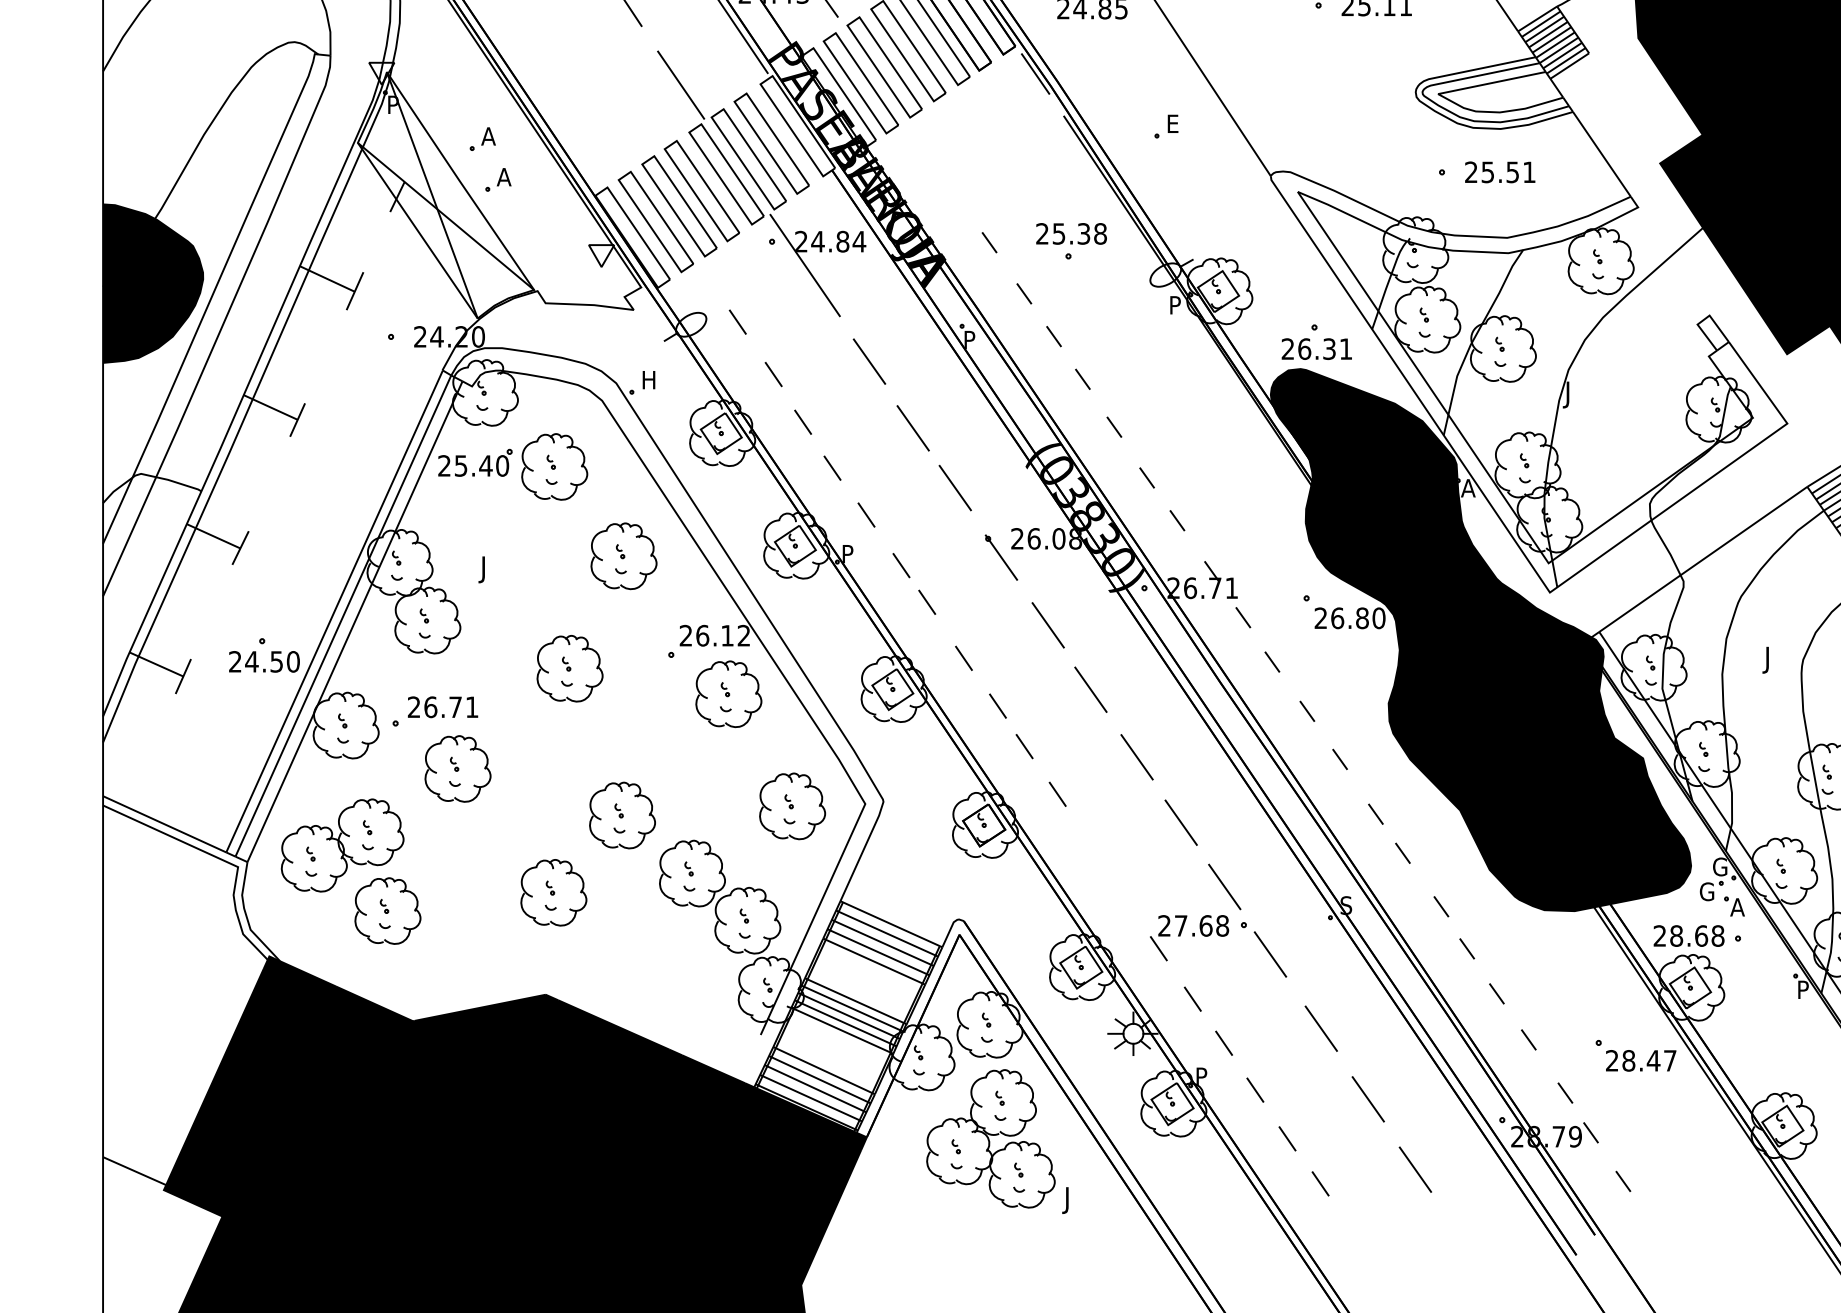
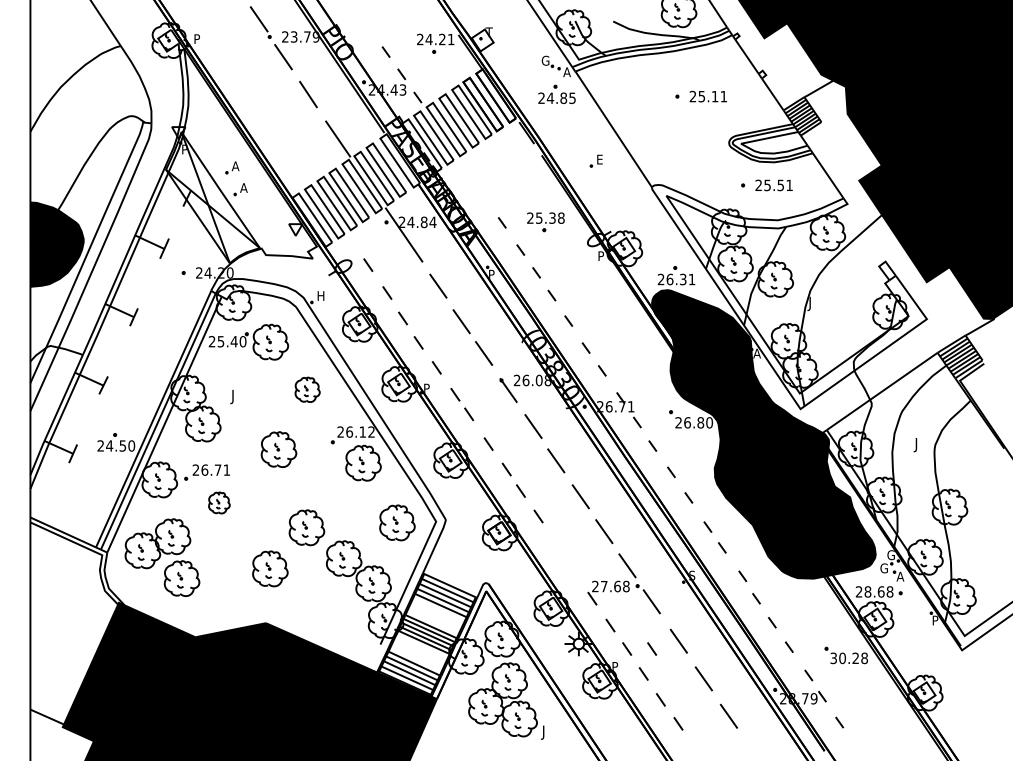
part: (623, 555) -> (307, 389), size x0.7
part: (458, 768) -> (219, 502), size x0.6
line: (1269, 1042) -> (651, 648), added
text: (1639, 1061) -> (848, 658), 28.47 -> 30.28

